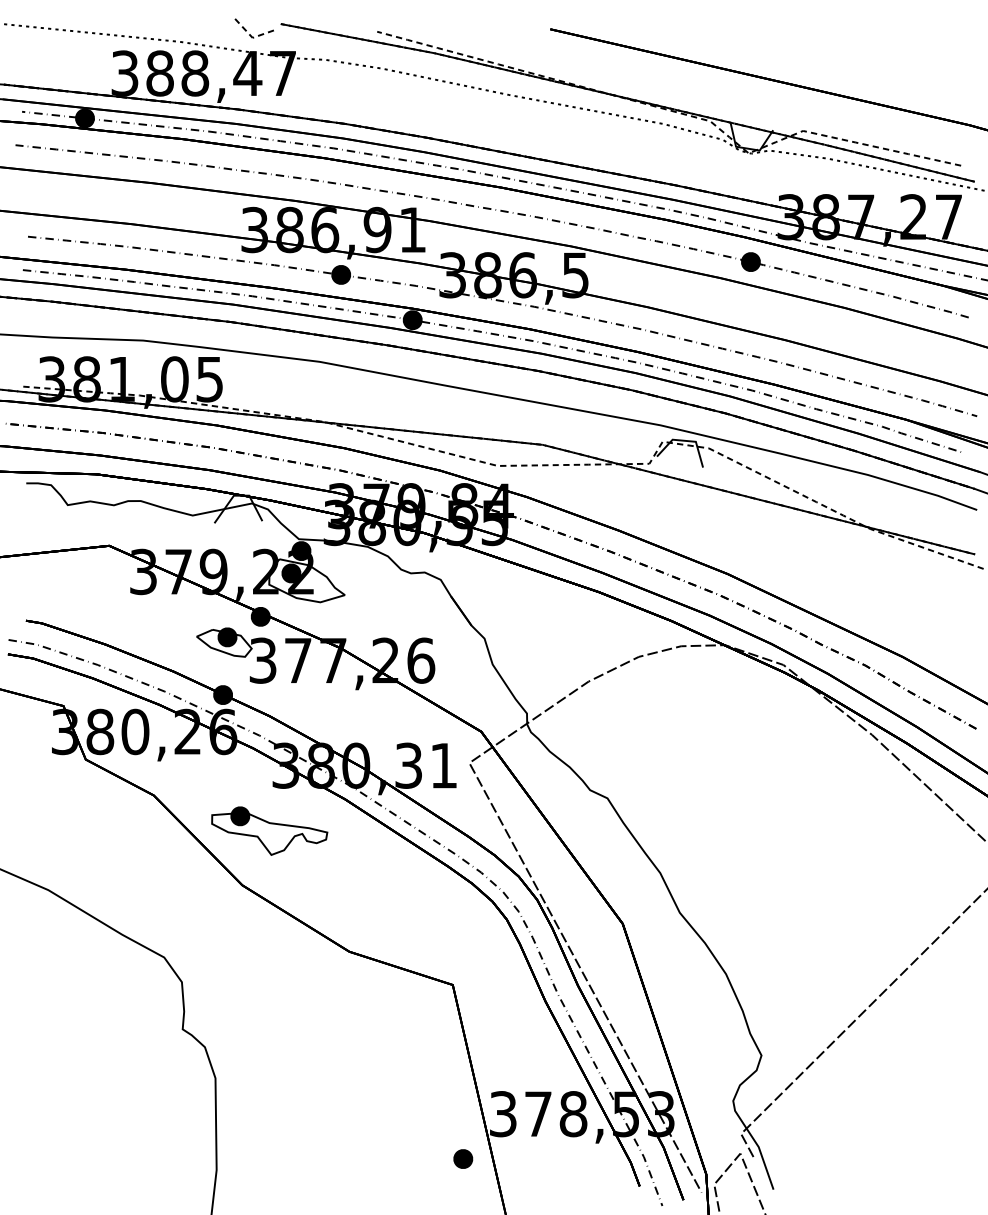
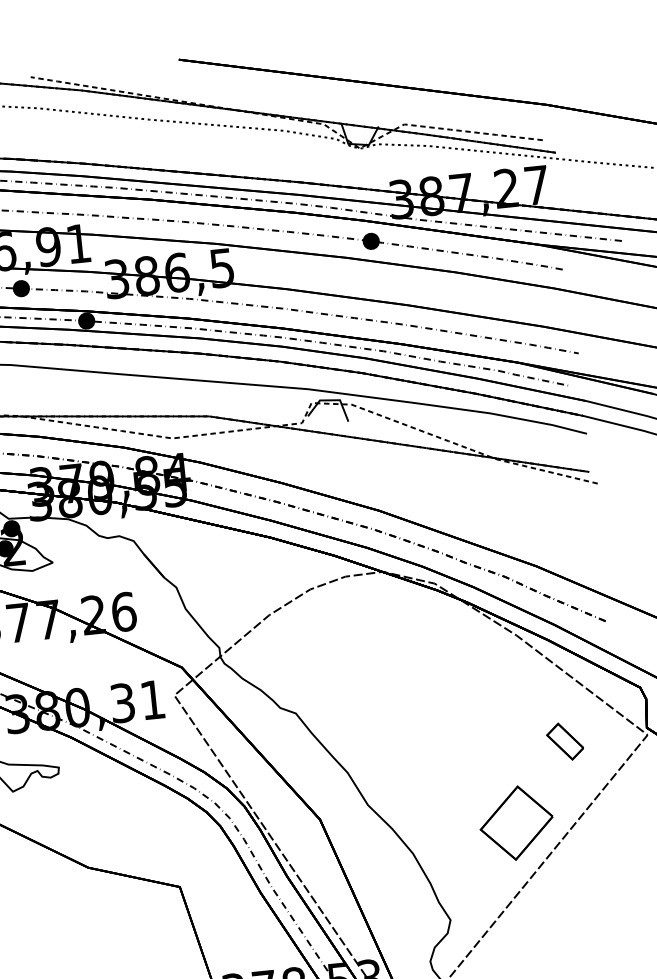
part: (915, 862) -> (565, 741), added
part: (849, 951) -> (516, 823), added

